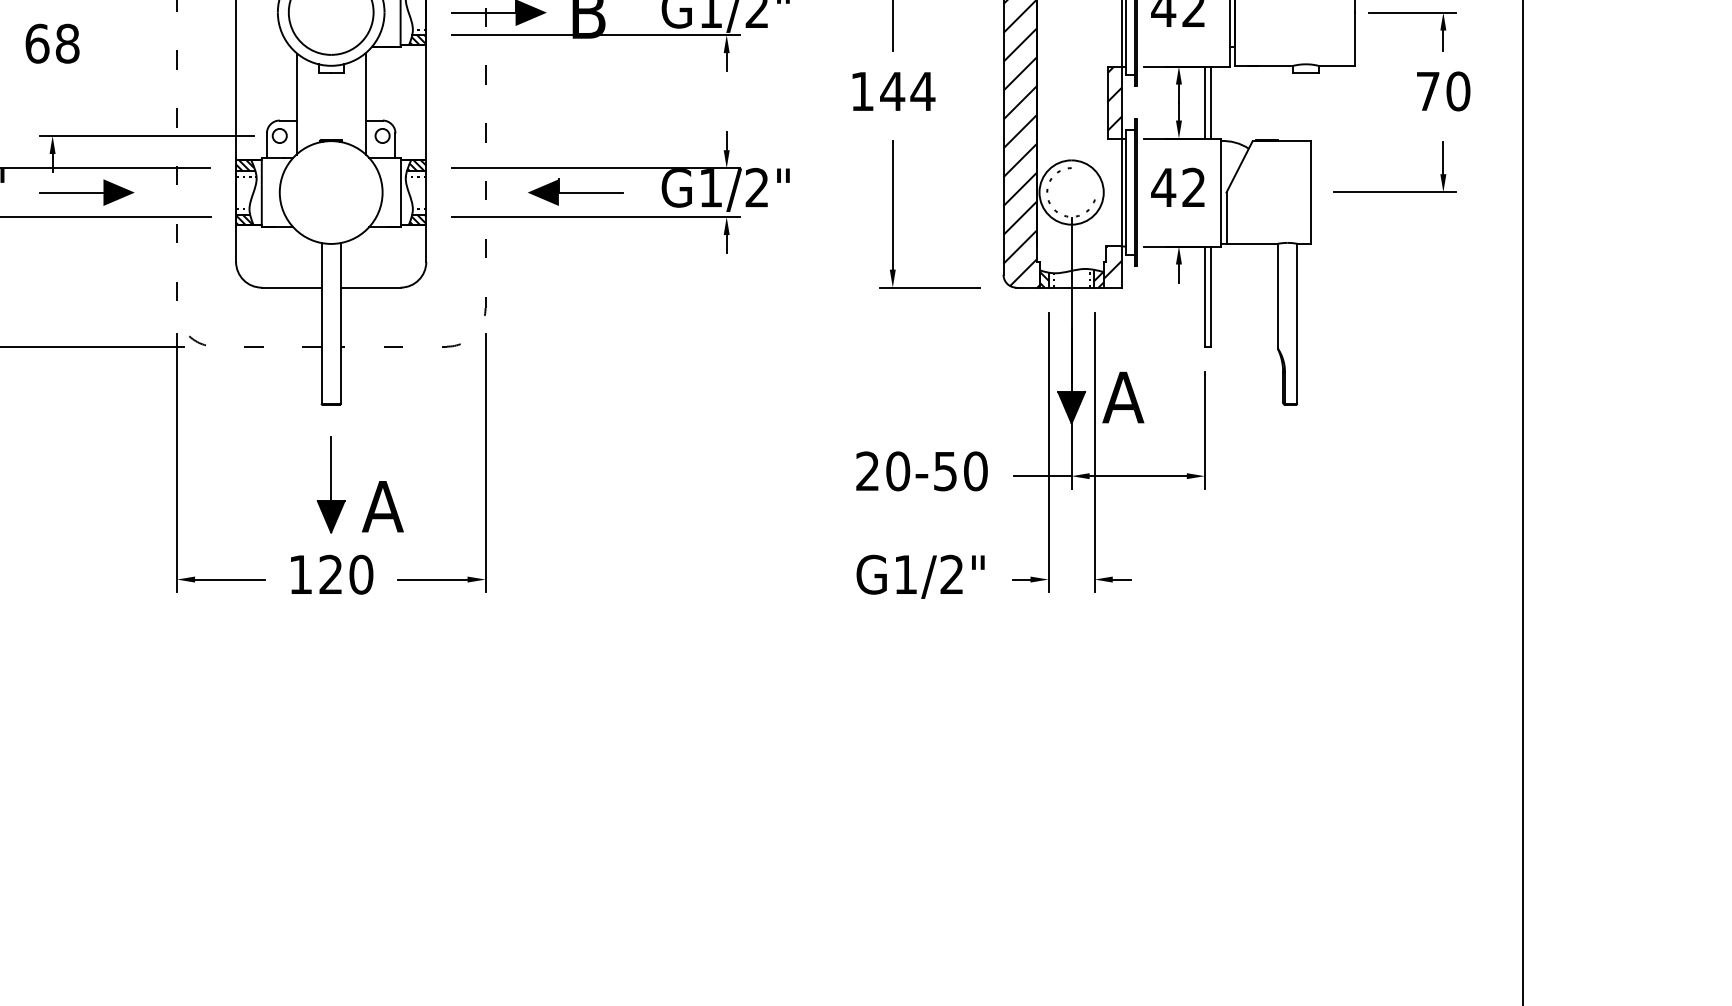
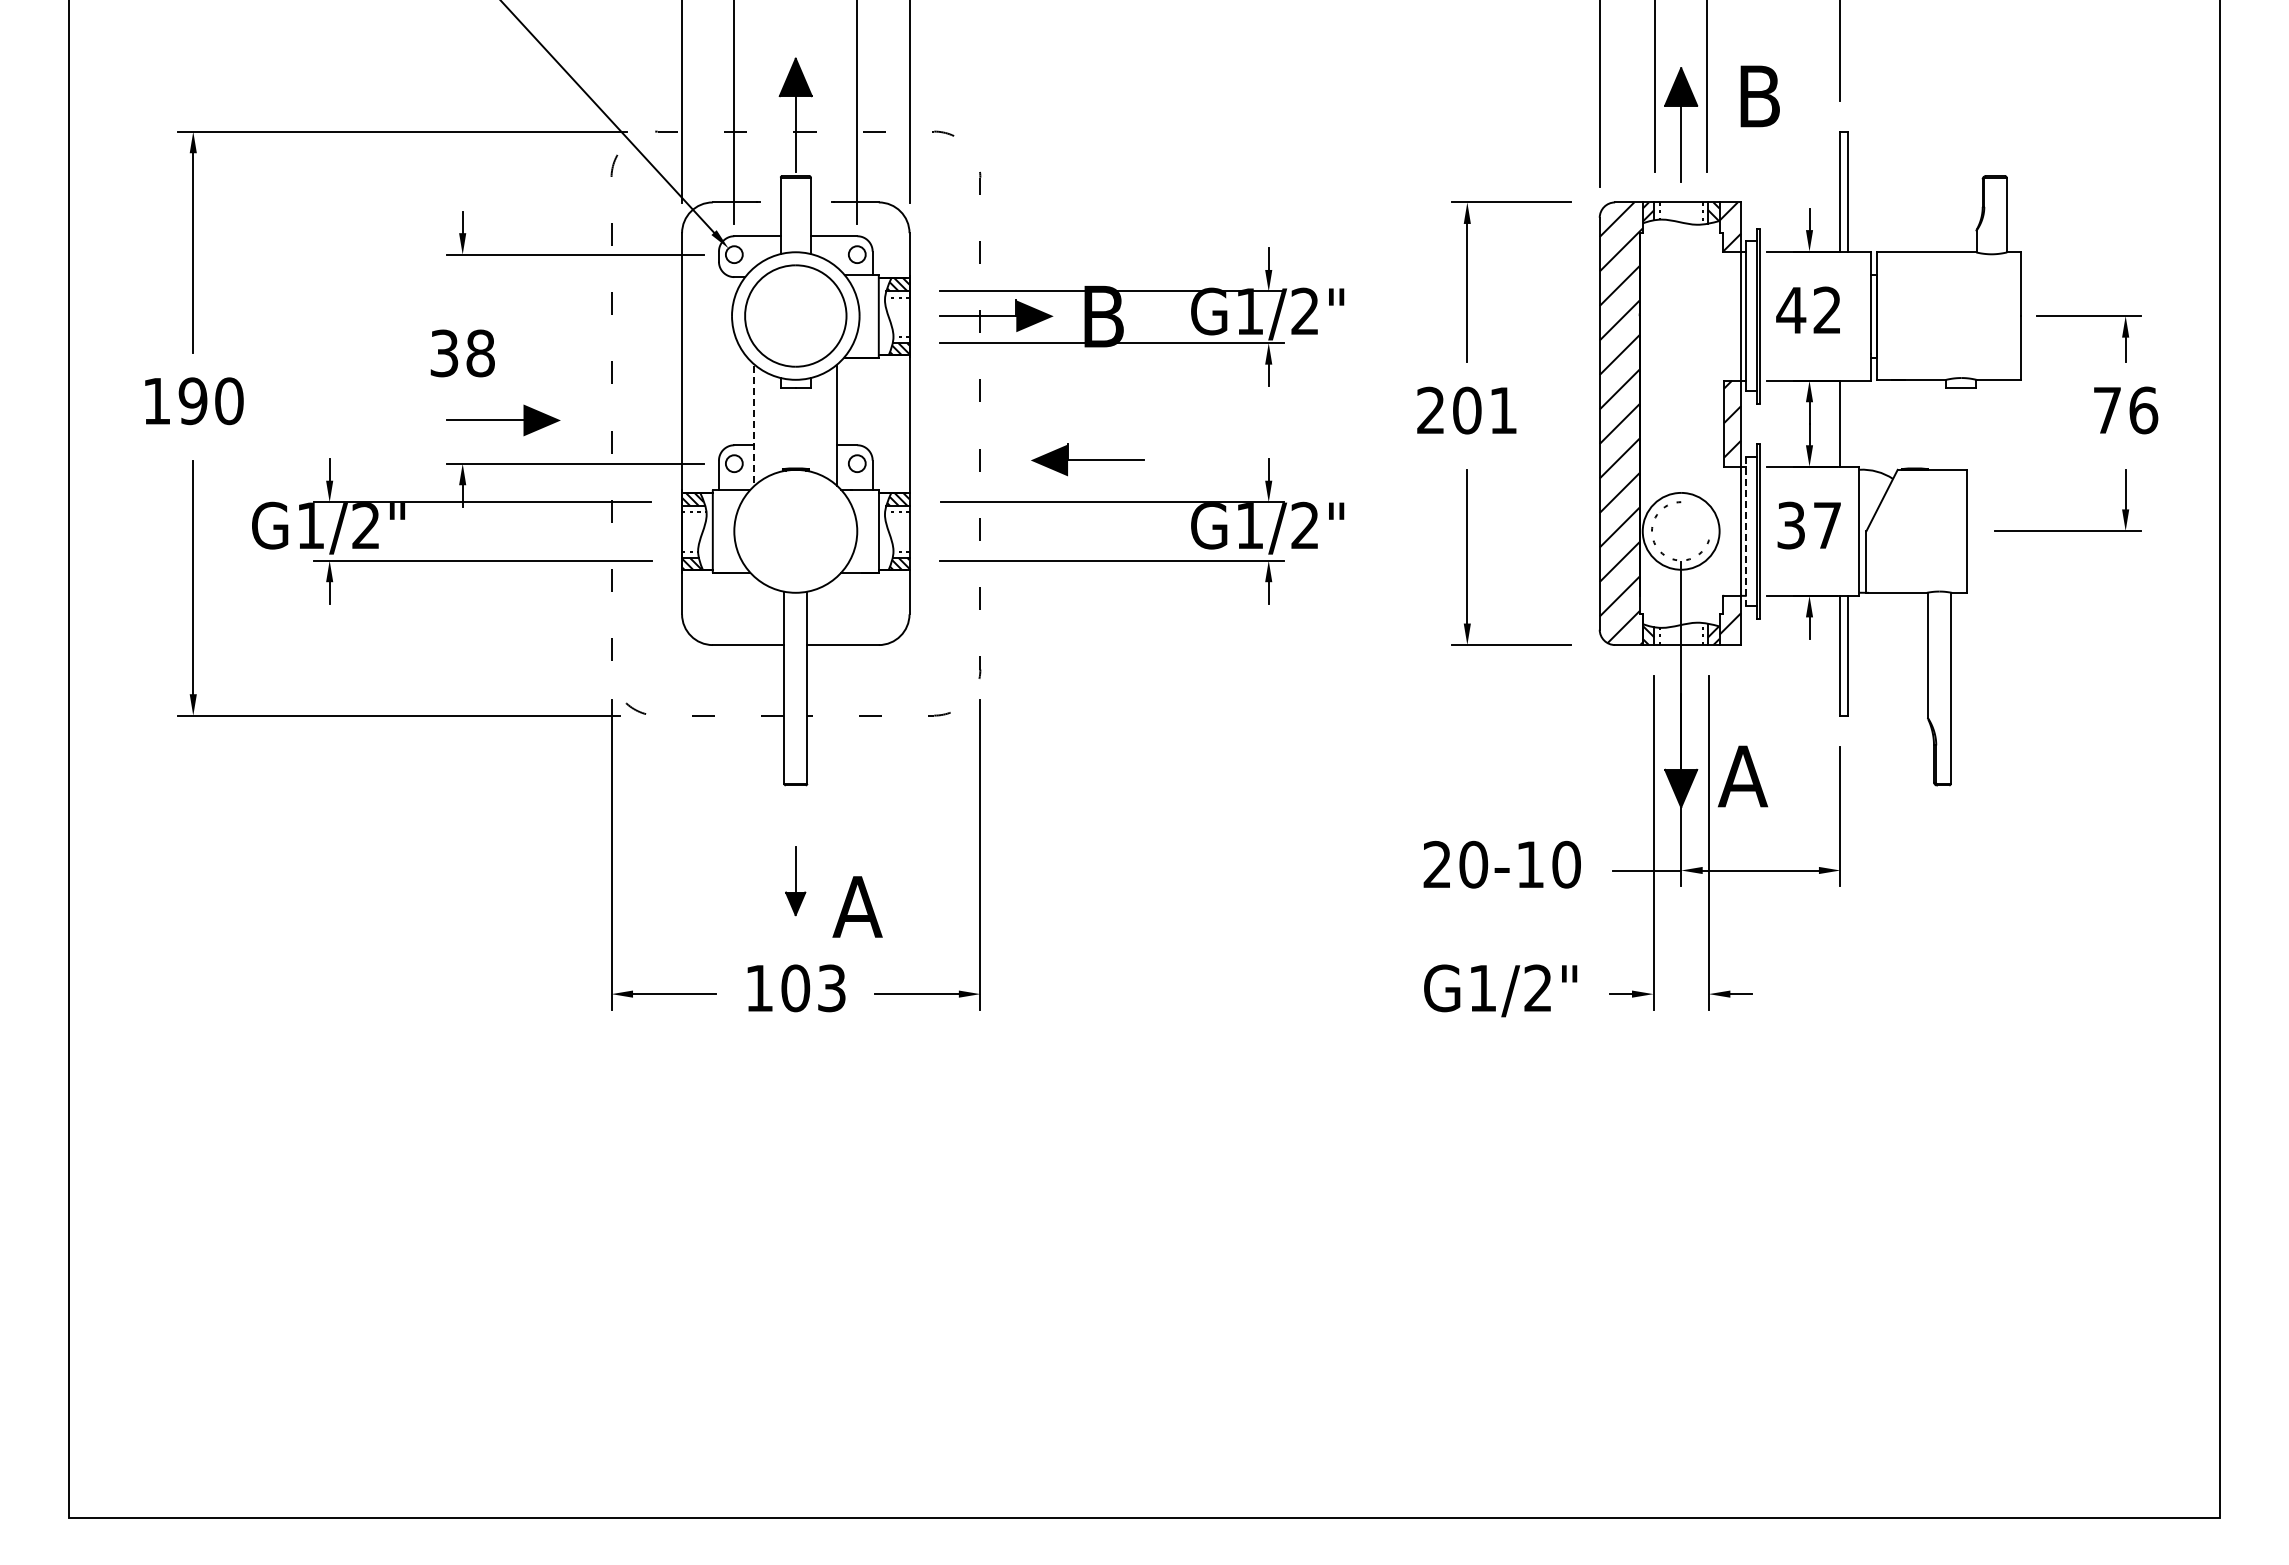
text: (37, 43) -> (444, 353), 68 -> 38
text: (892, 91) -> (1467, 410), 144 -> 201
text: (1458, 91) -> (2143, 410), 70 -> 76
line: (1211, 102) -> (1848, 423), removed
line: (296, 104) -> (754, 426), solid -> dashed
text: (1178, 187) -> (1808, 525), 42 -> 37
part: (575, 191) -> (1087, 459), moved
part: (86, 192) -> (503, 420), moved
line: (1125, 192) -> (1745, 531), solid -> dashed
text: (944, 471) -> (1529, 864), 20-50 -> 20-10
part: (330, 484) -> (795, 880), size x0.6
text: (345, 574) -> (813, 988), 120 -> 103

